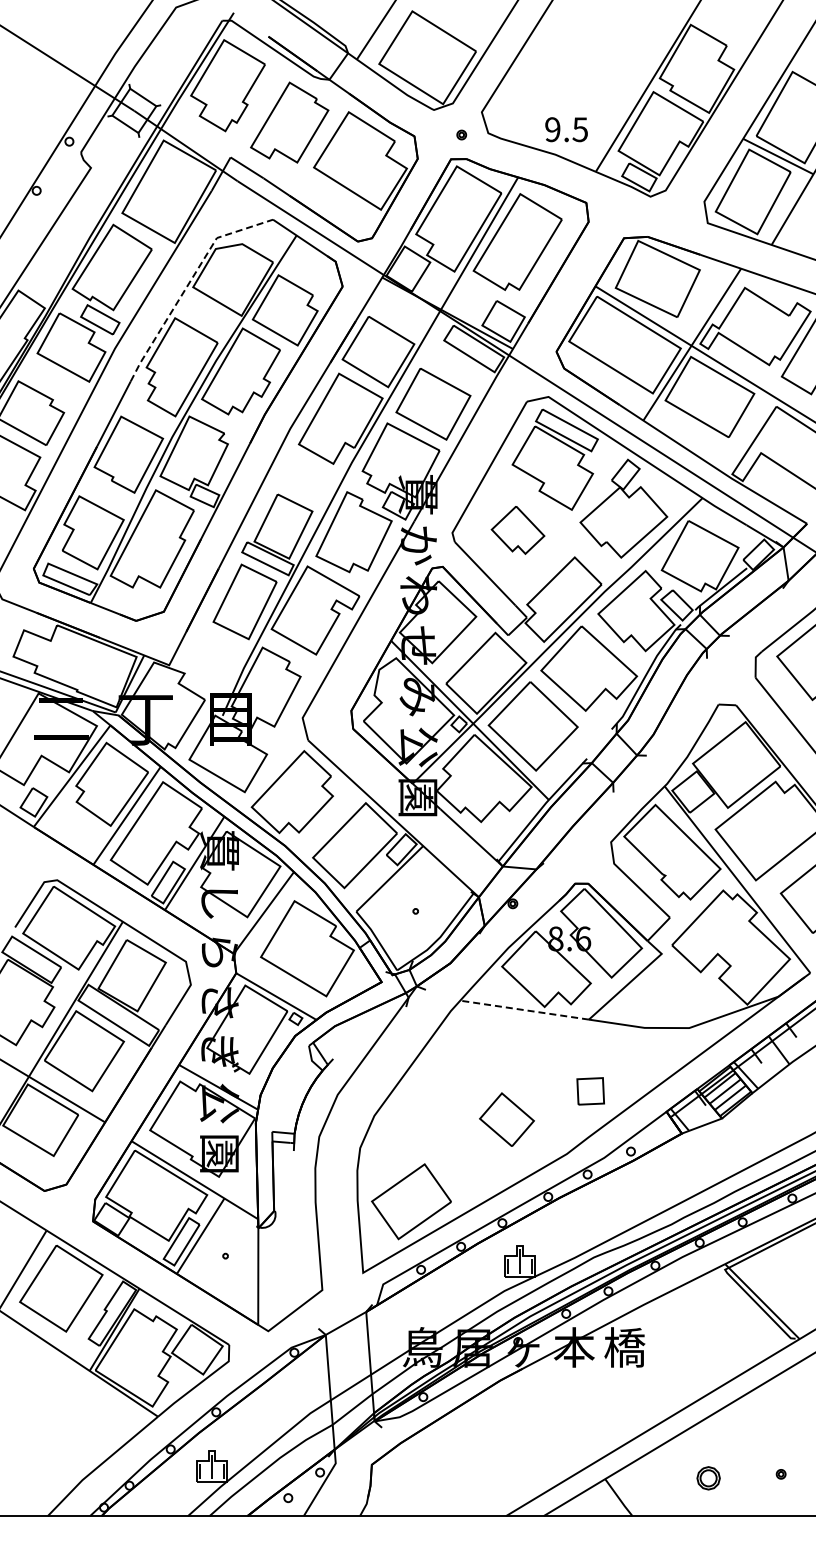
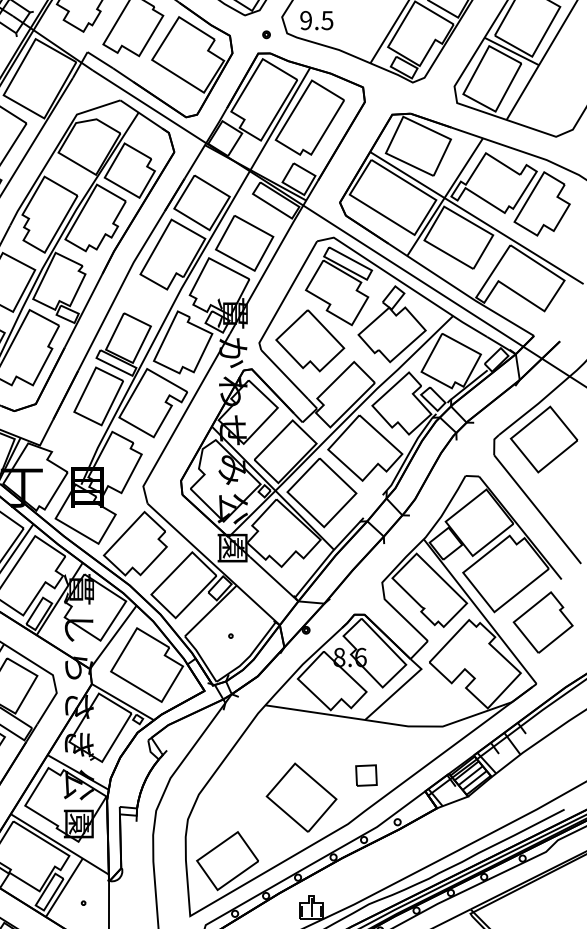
text: (566, 129) -> (316, 20), moved
line: (188, 283) -> (54, 149), dashed -> solid
part: (517, 530) -> (309, 341), size x1.67
line: (524, 1010) -> (315, 712), dashed -> solid
part: (506, 1119) -> (301, 797), size x1.67

